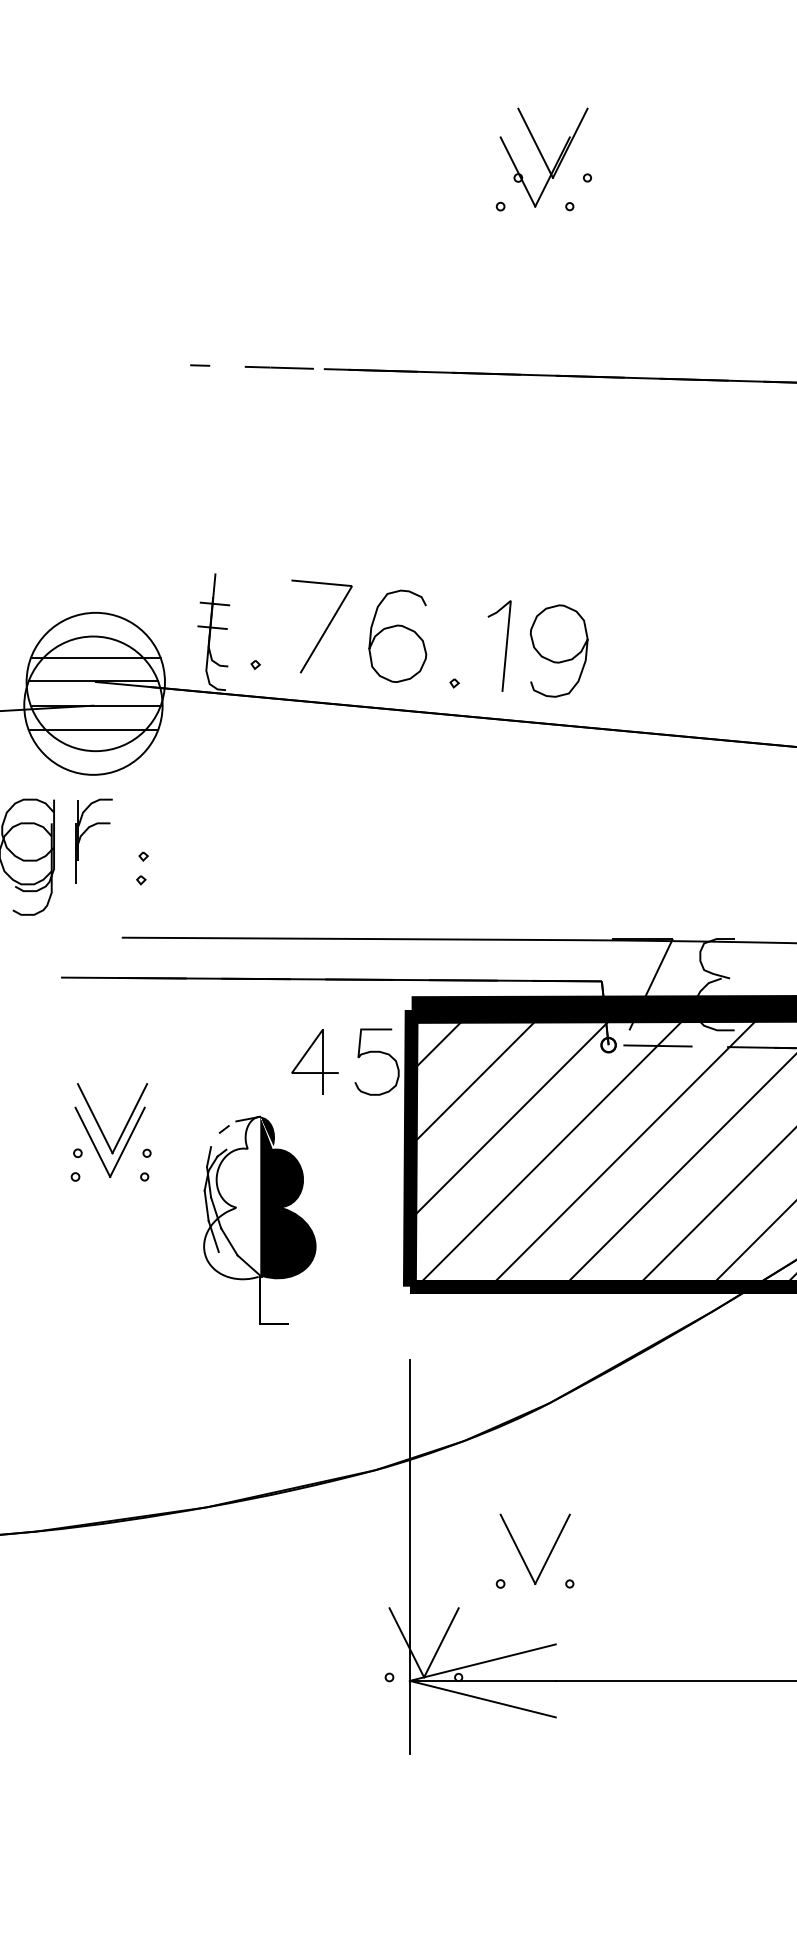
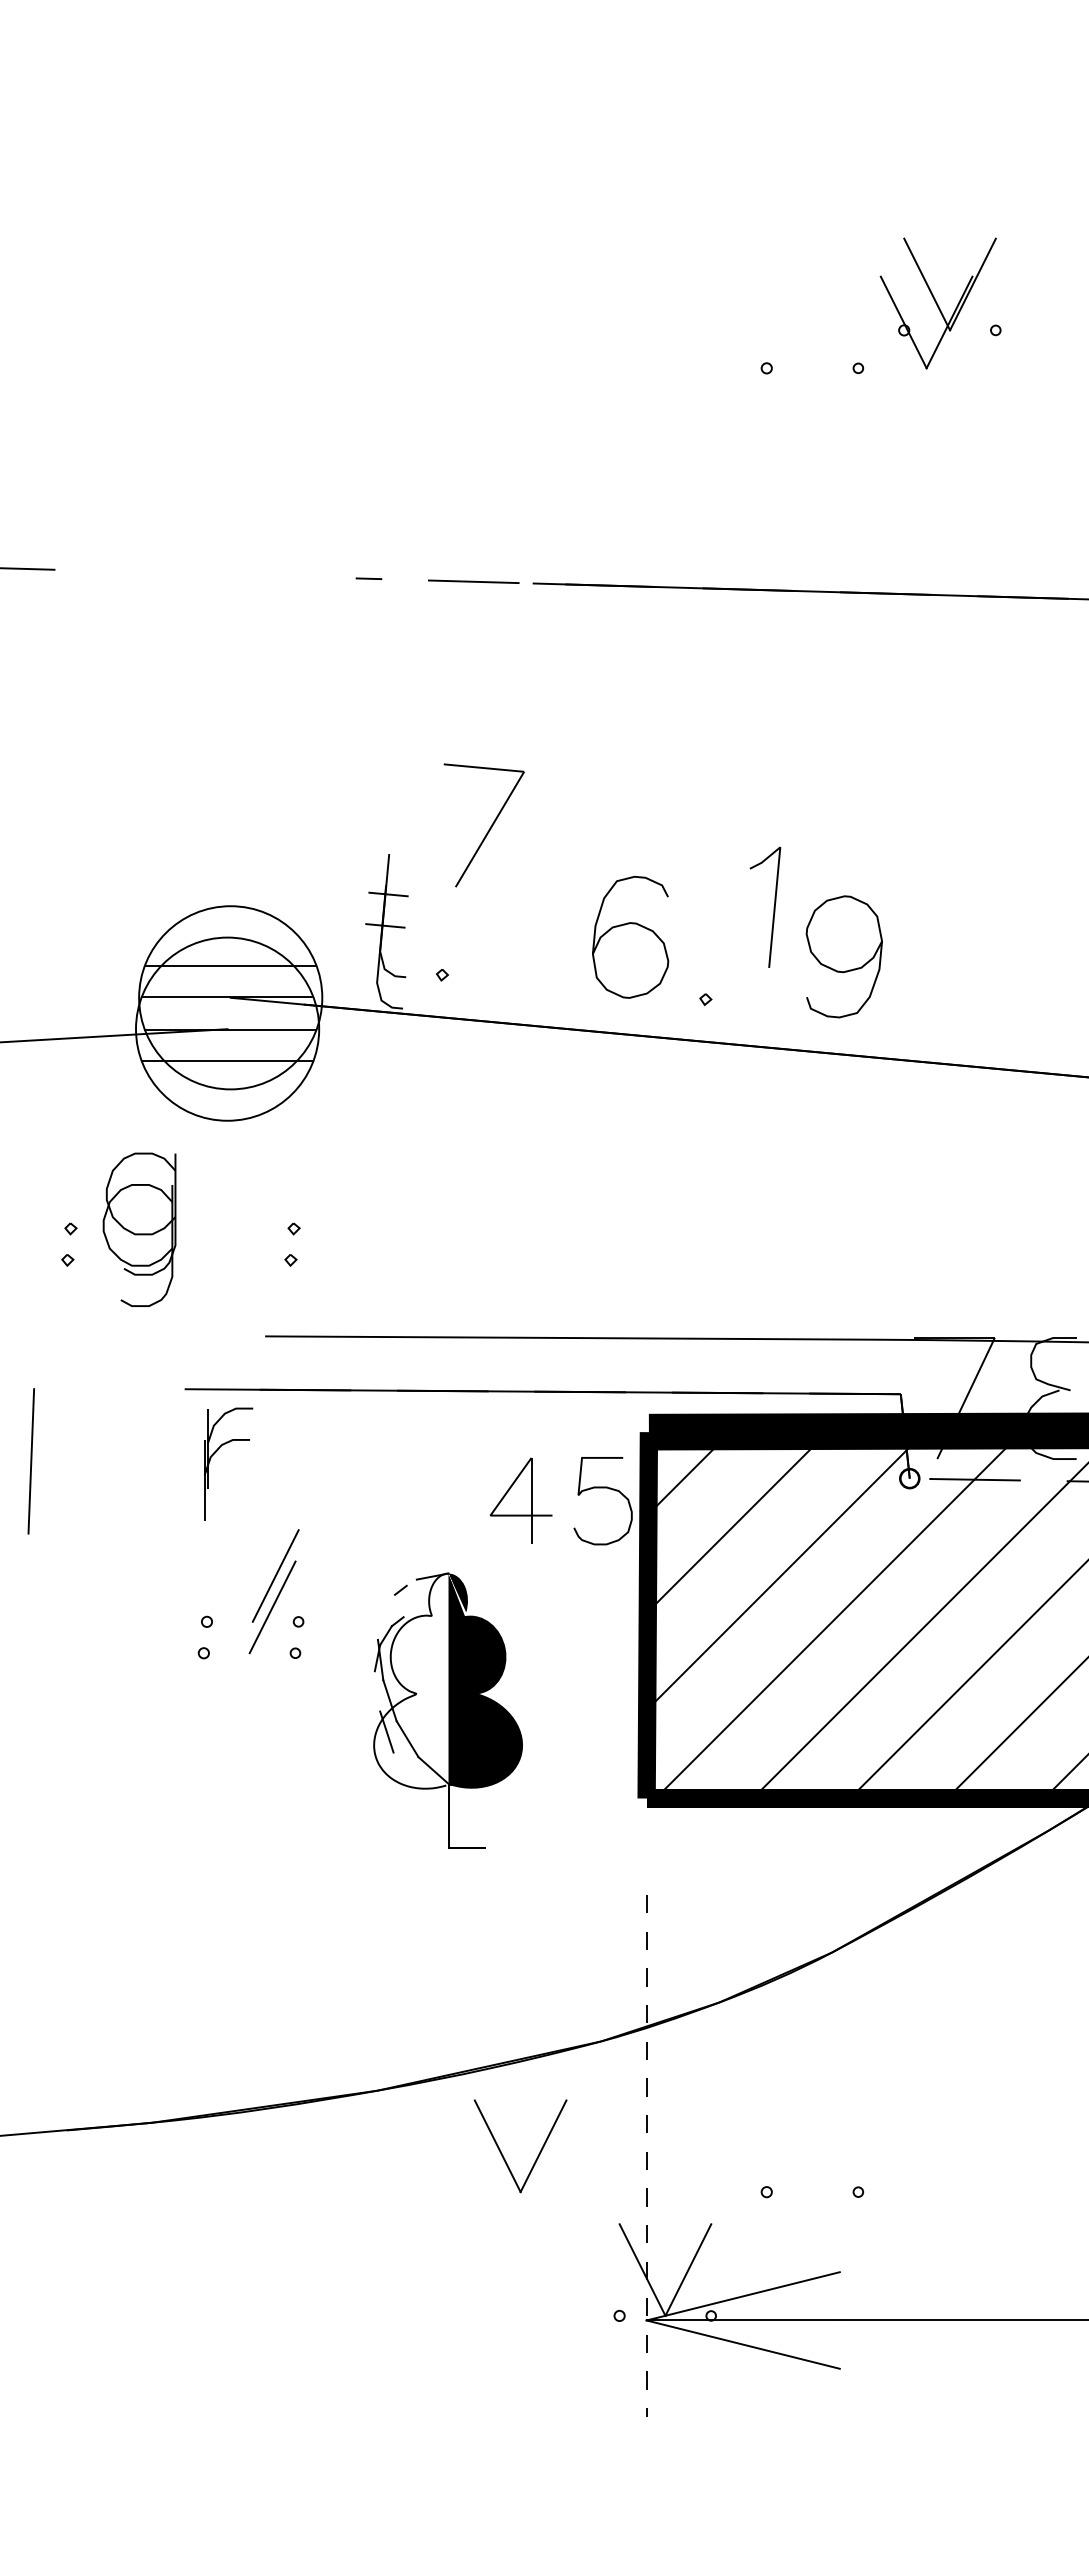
part: (545, 157) -> (940, 303), moved
part: (325, 629) -> (488, 829), moved
line: (505, 645) -> (773, 906), moved
part: (85, 832) -> (217, 1451), moved
line: (94, 1118) -> (229, 1575), removed
line: (92, 1142) -> (226, 1607), removed
line: (208, 1156) -> (380, 1626), removed
line: (206, 1205) -> (377, 1691), removed
part: (522, 1556) -> (503, 2155), moved
line: (409, 1557) -> (646, 2156), solid -> dashed

